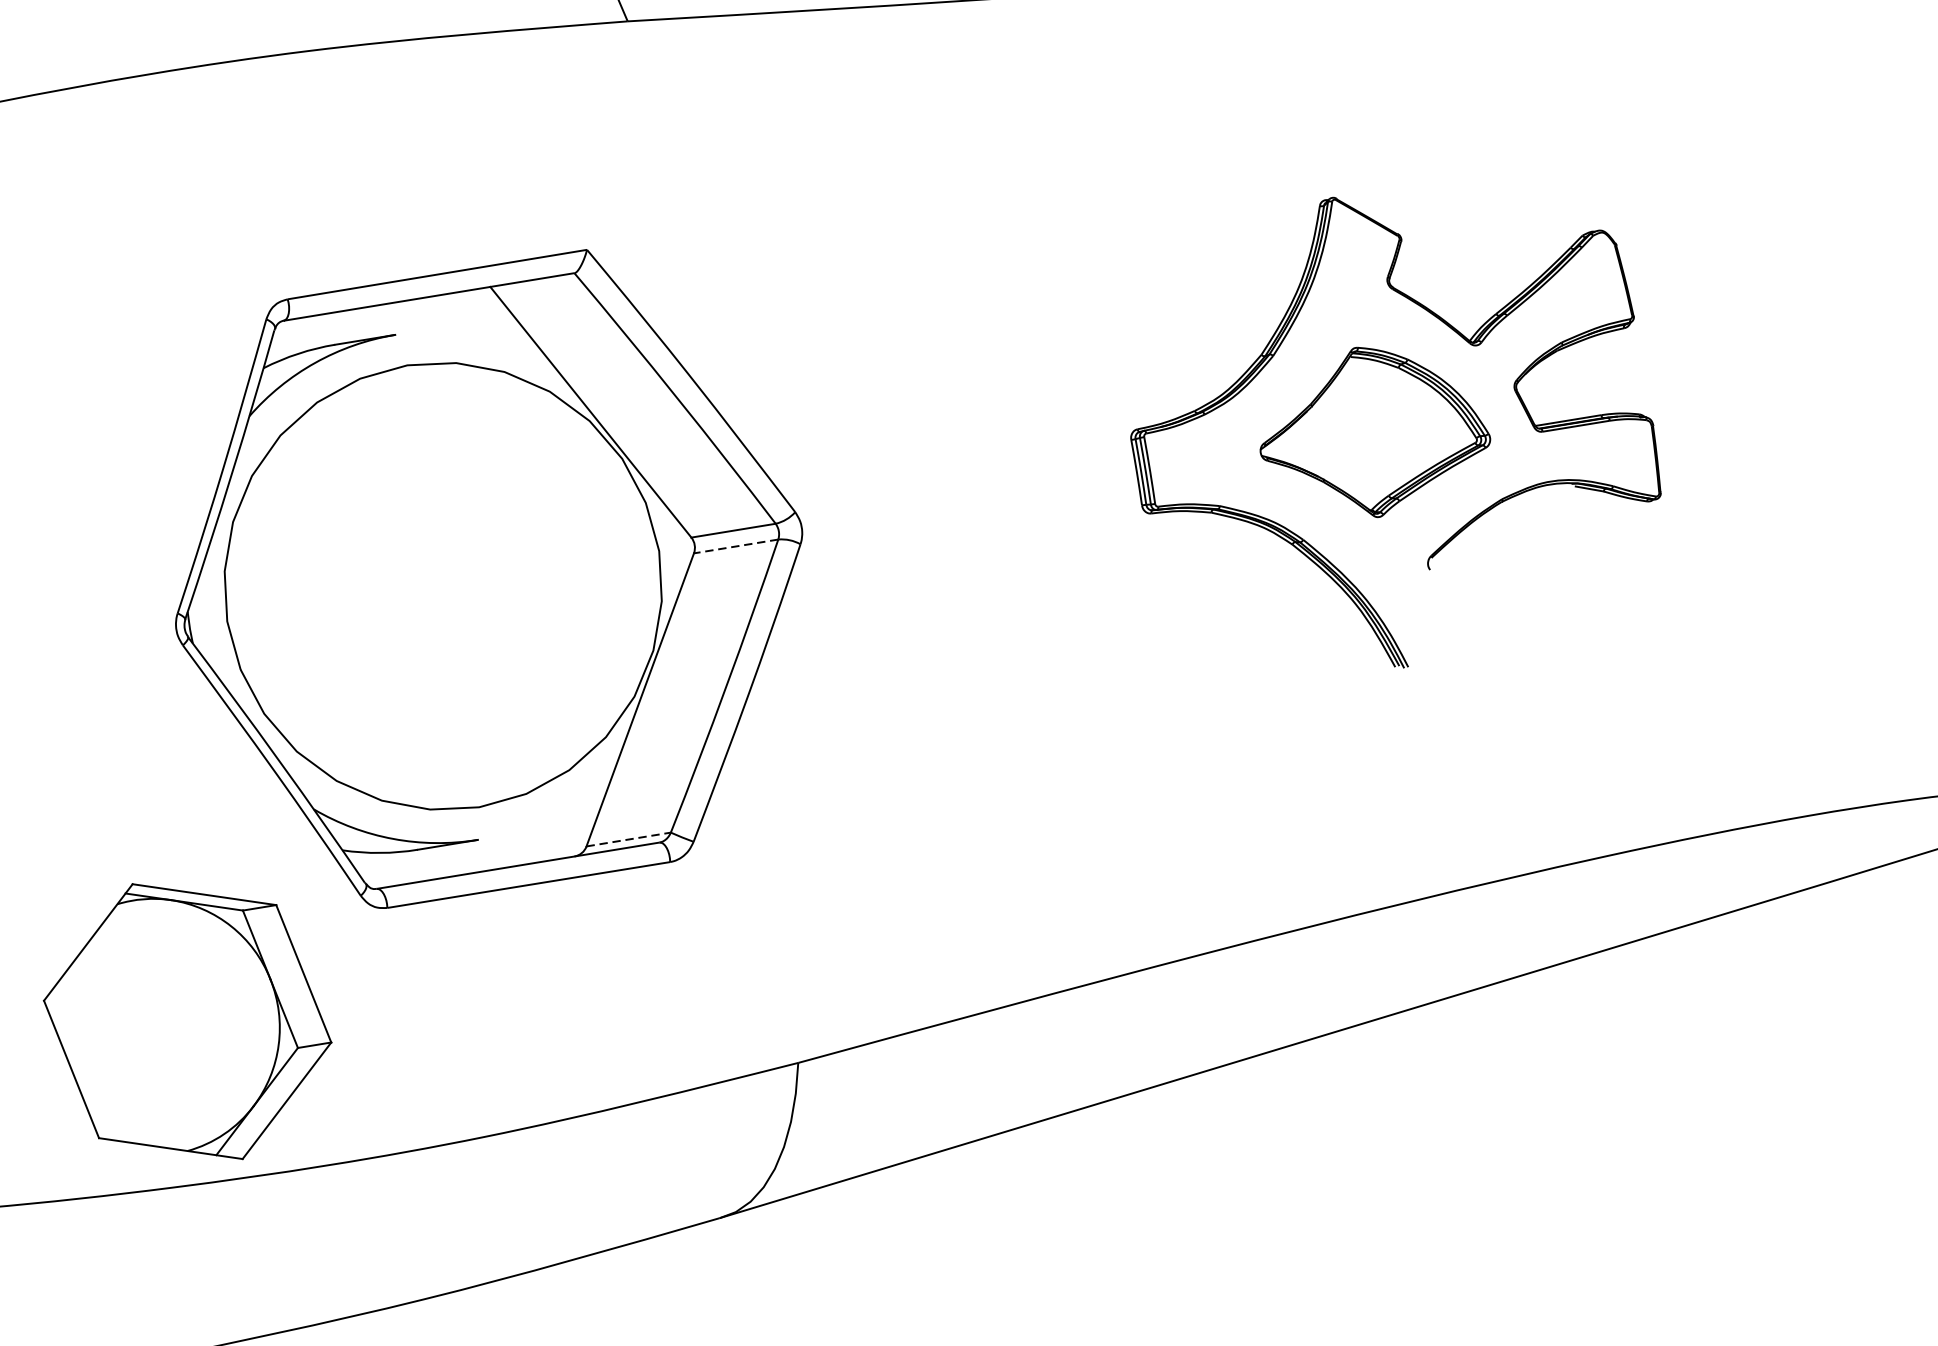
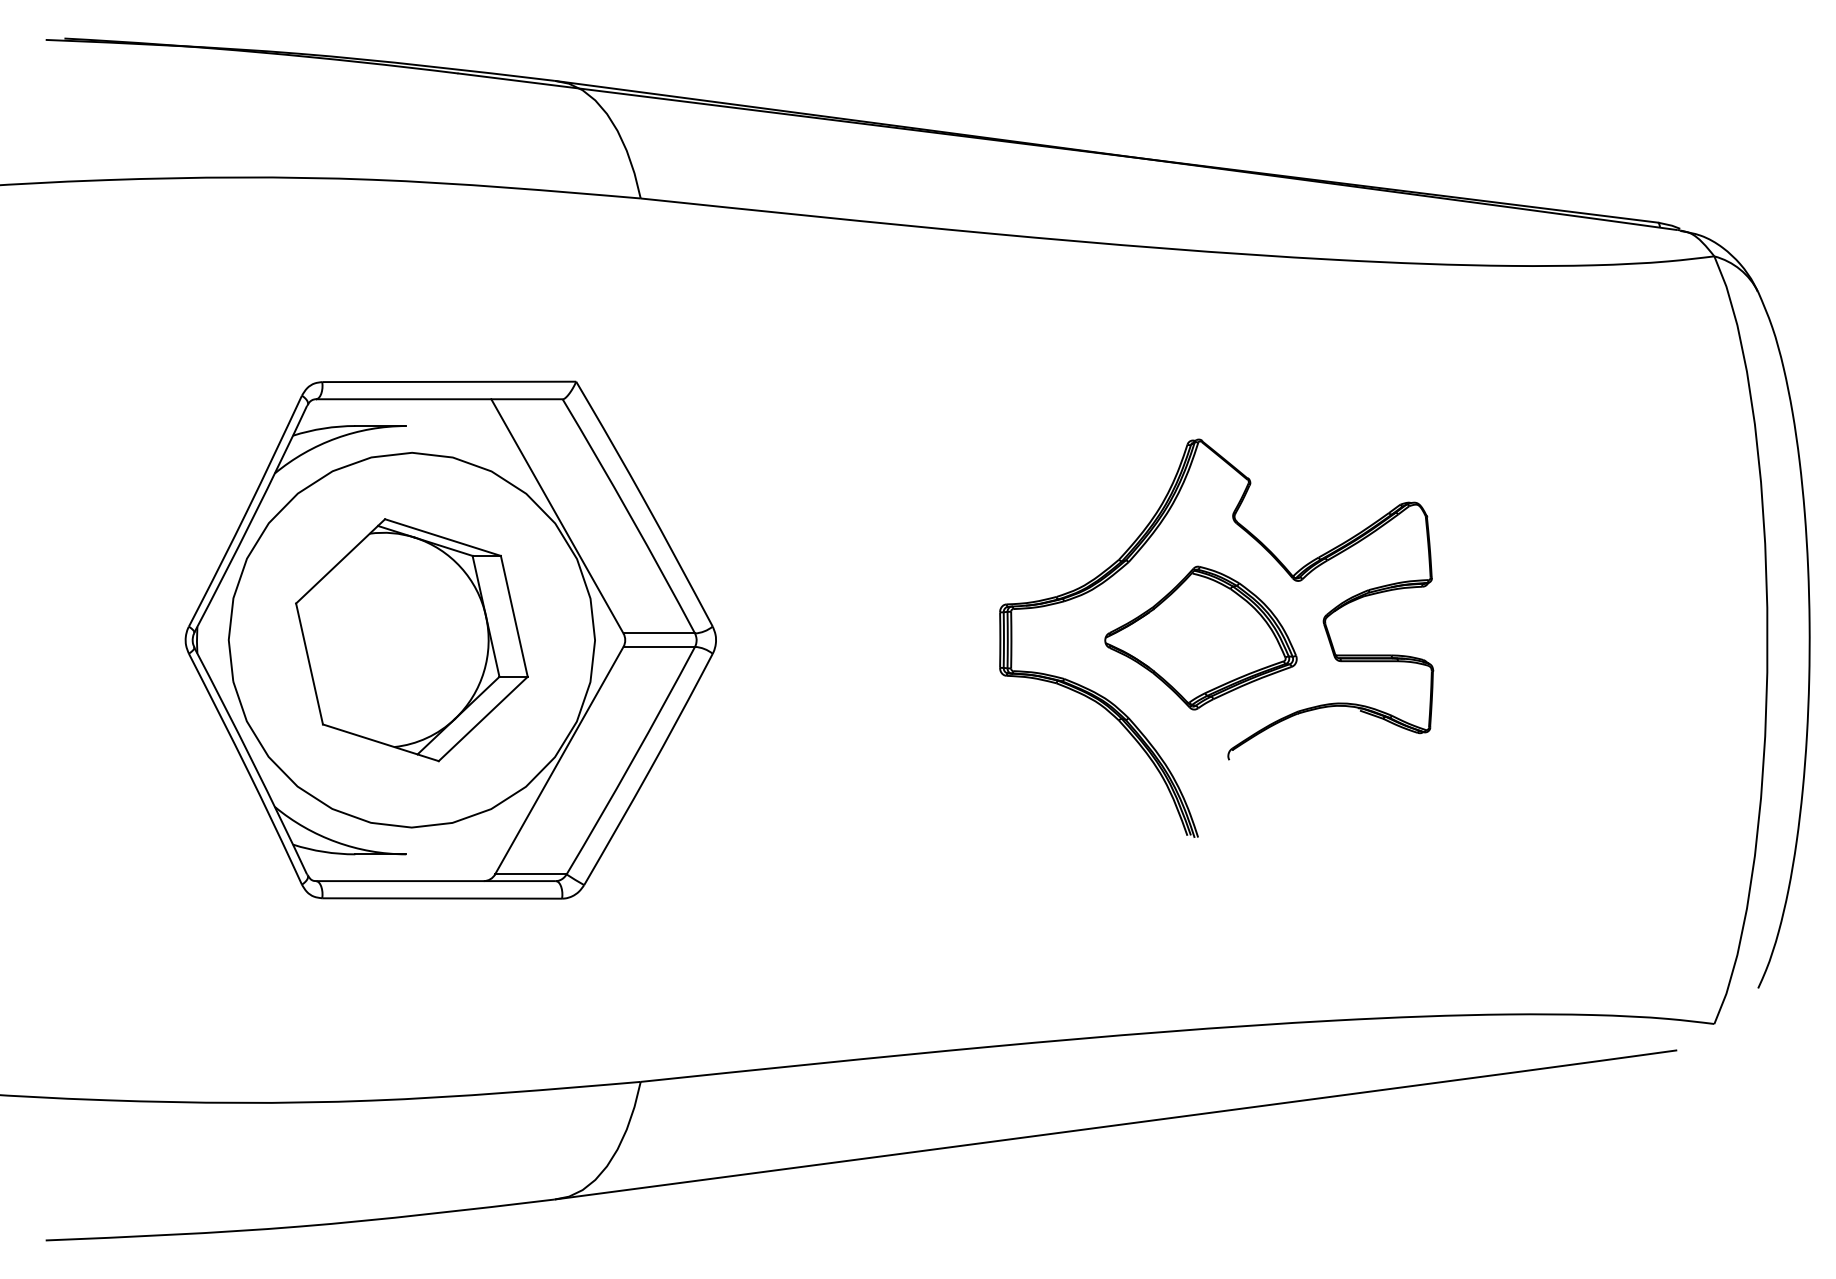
line: (736, 545) -> (659, 646), dashed -> solid
line: (628, 839) -> (530, 874), dashed -> solid
part: (187, 1022) -> (411, 640), moved

